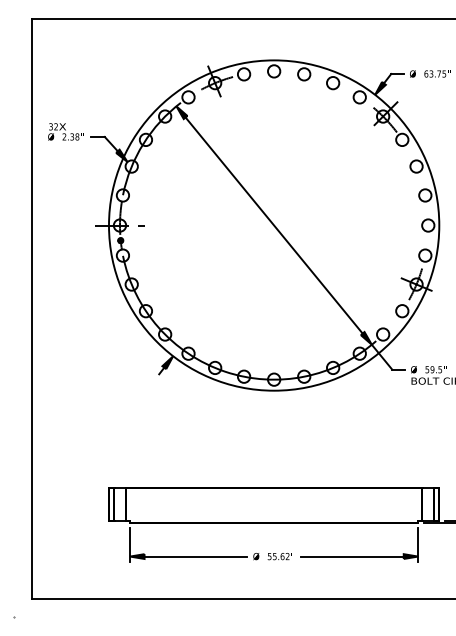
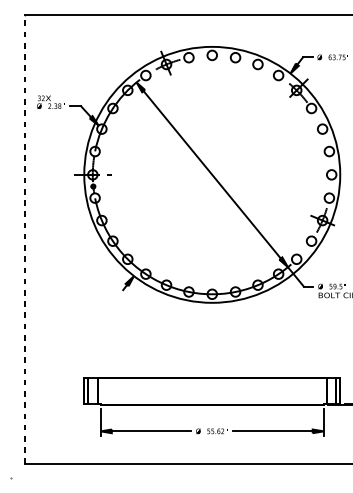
line: (31, 308) -> (24, 239), solid -> dashed

